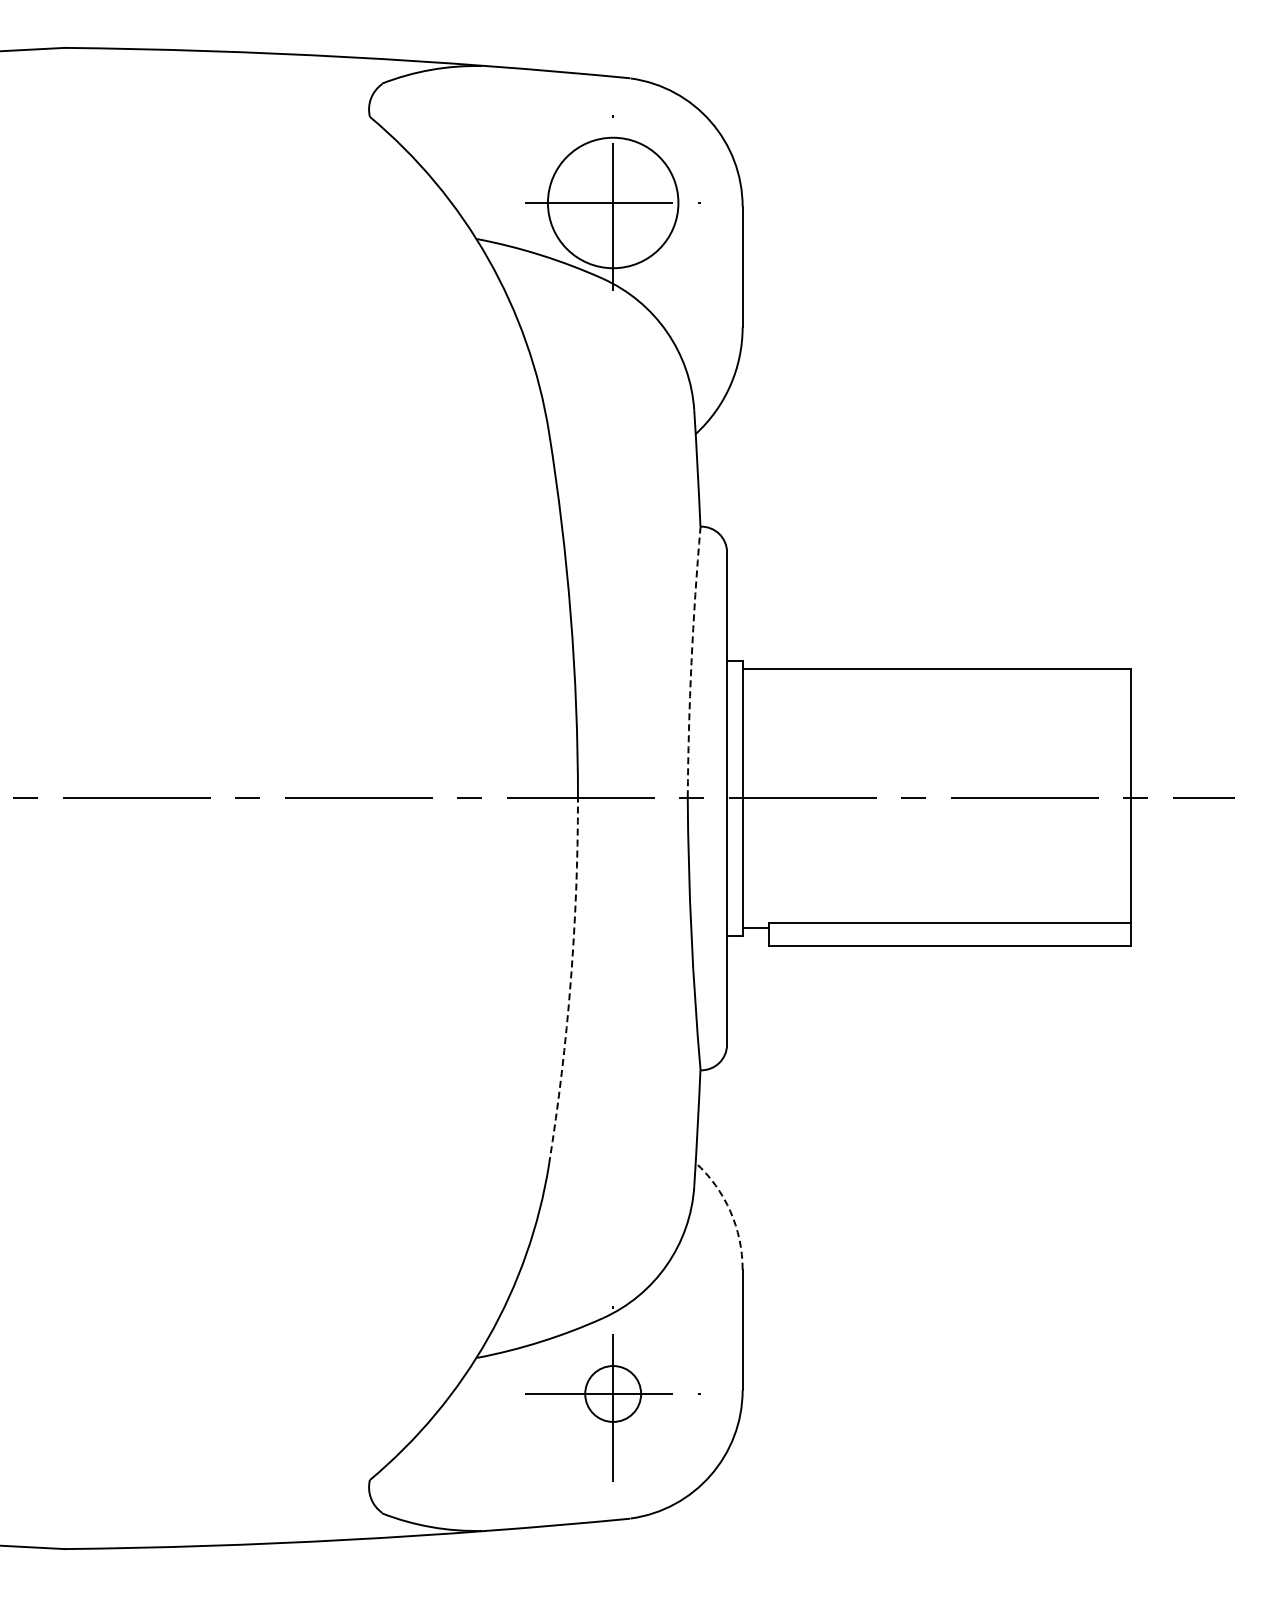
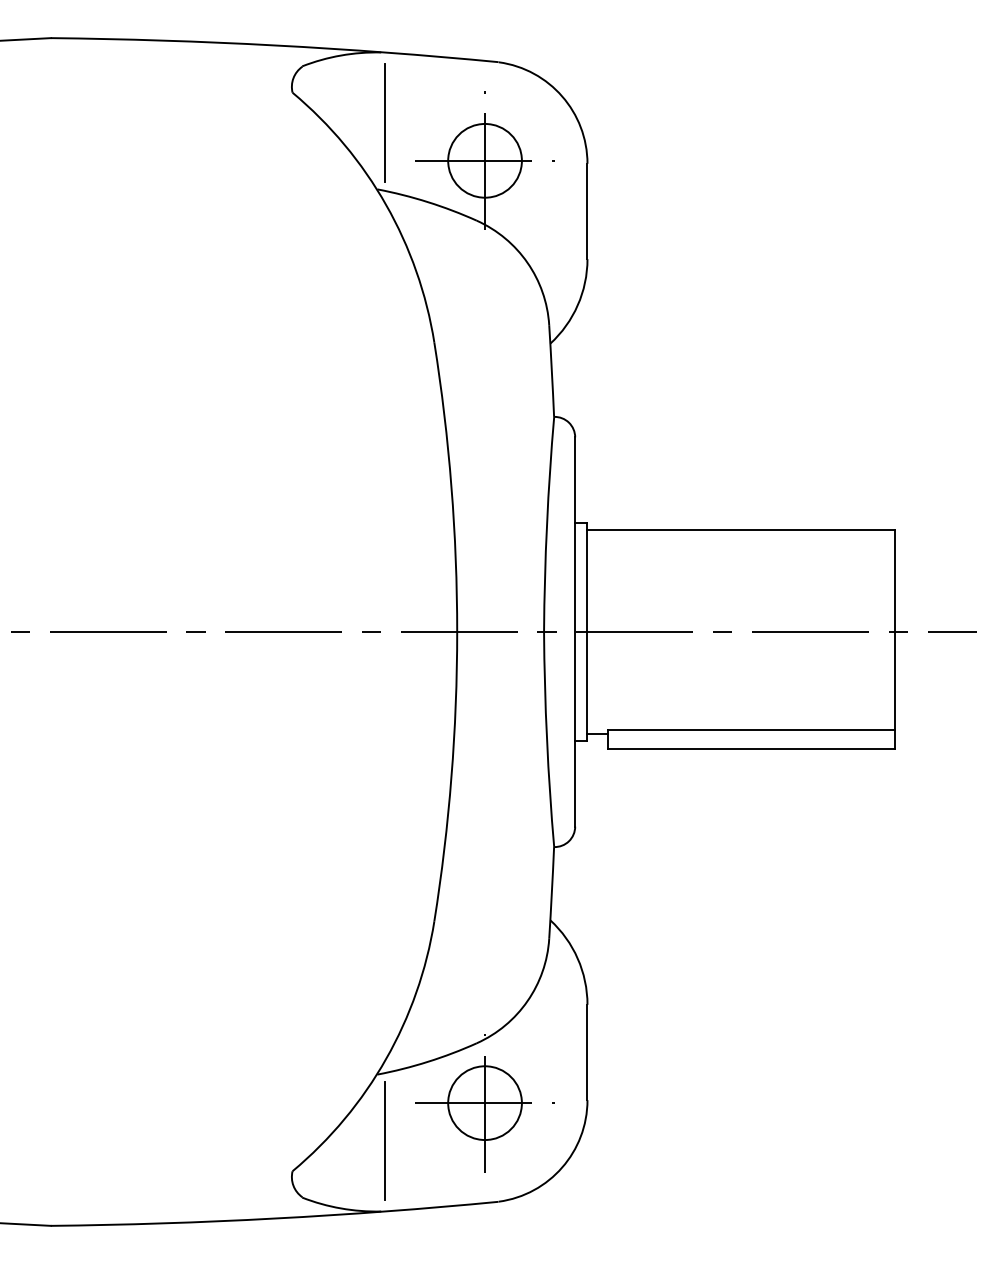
line: (485, 155) -> (384, 123), added
circle: (612, 202) -> (484, 160), size x0.71
arc: (691, 662) -> (547, 524), dashed -> solid
arc: (570, 981) -> (451, 776), dashed -> solid
arc: (730, 1211) -> (577, 958), dashed -> solid
circle: (612, 1393) -> (484, 1102), size x1.67
line: (485, 1441) -> (384, 1140), added

